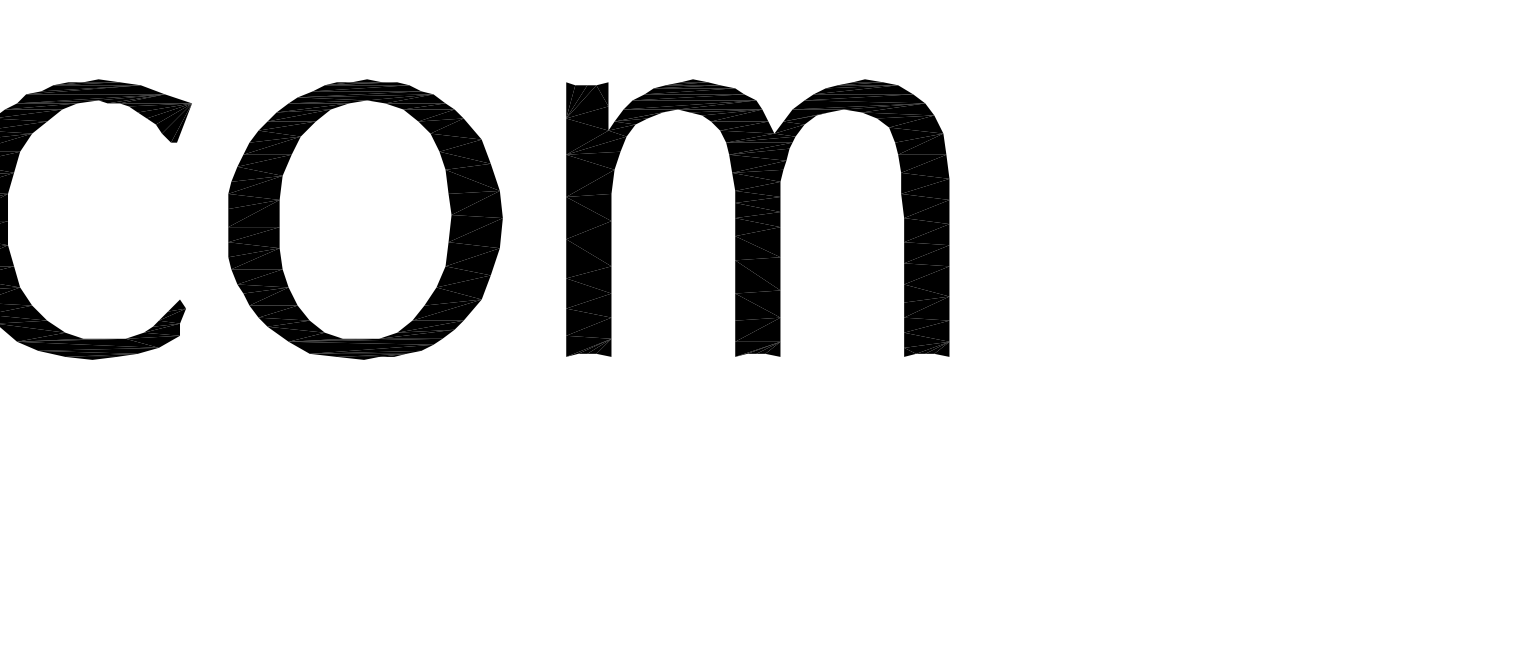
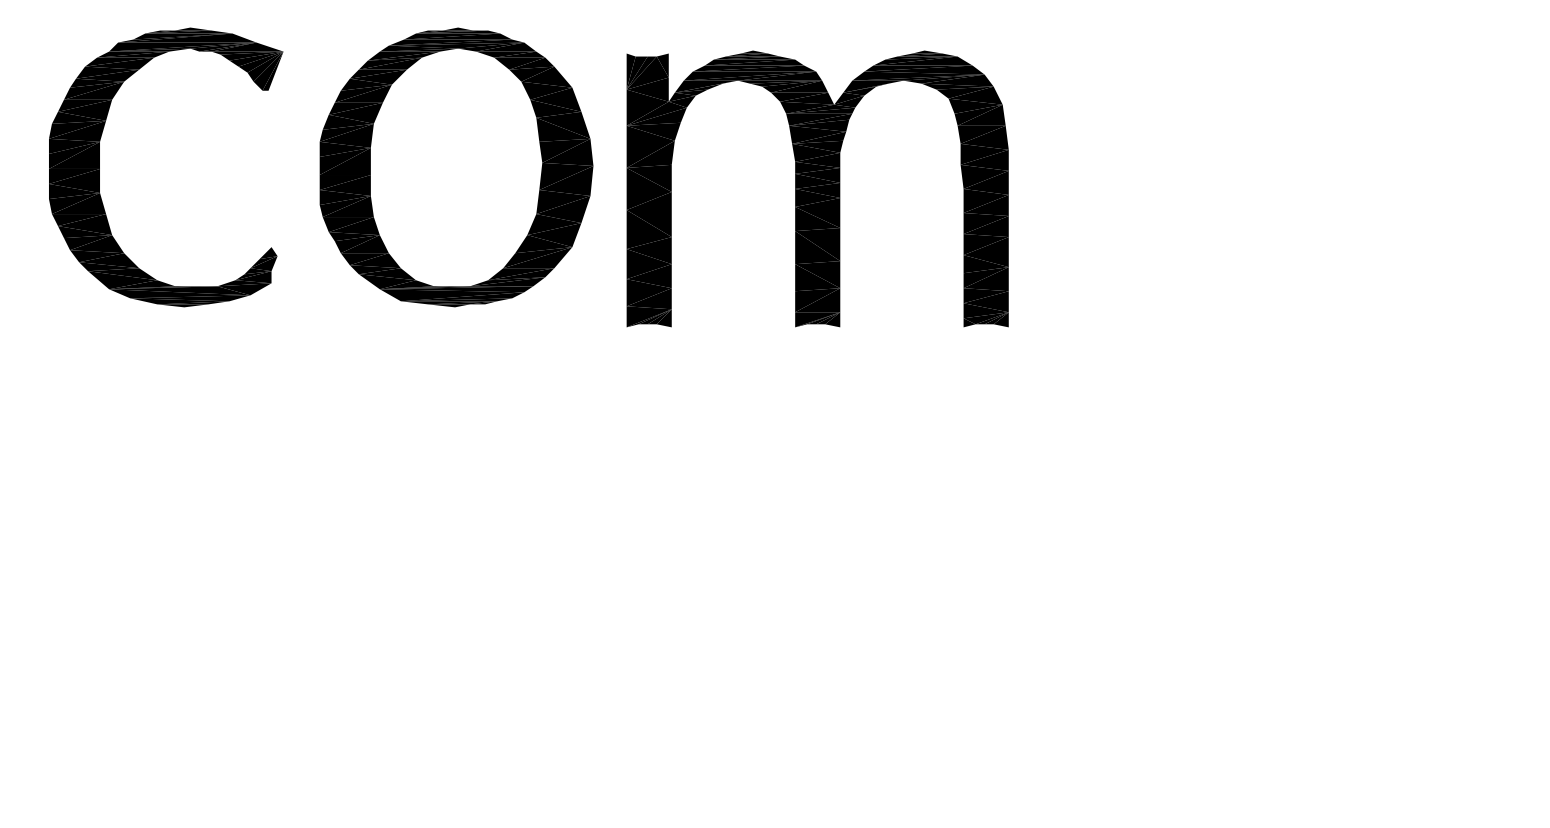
part: (757, 217) -> (817, 188), moved

